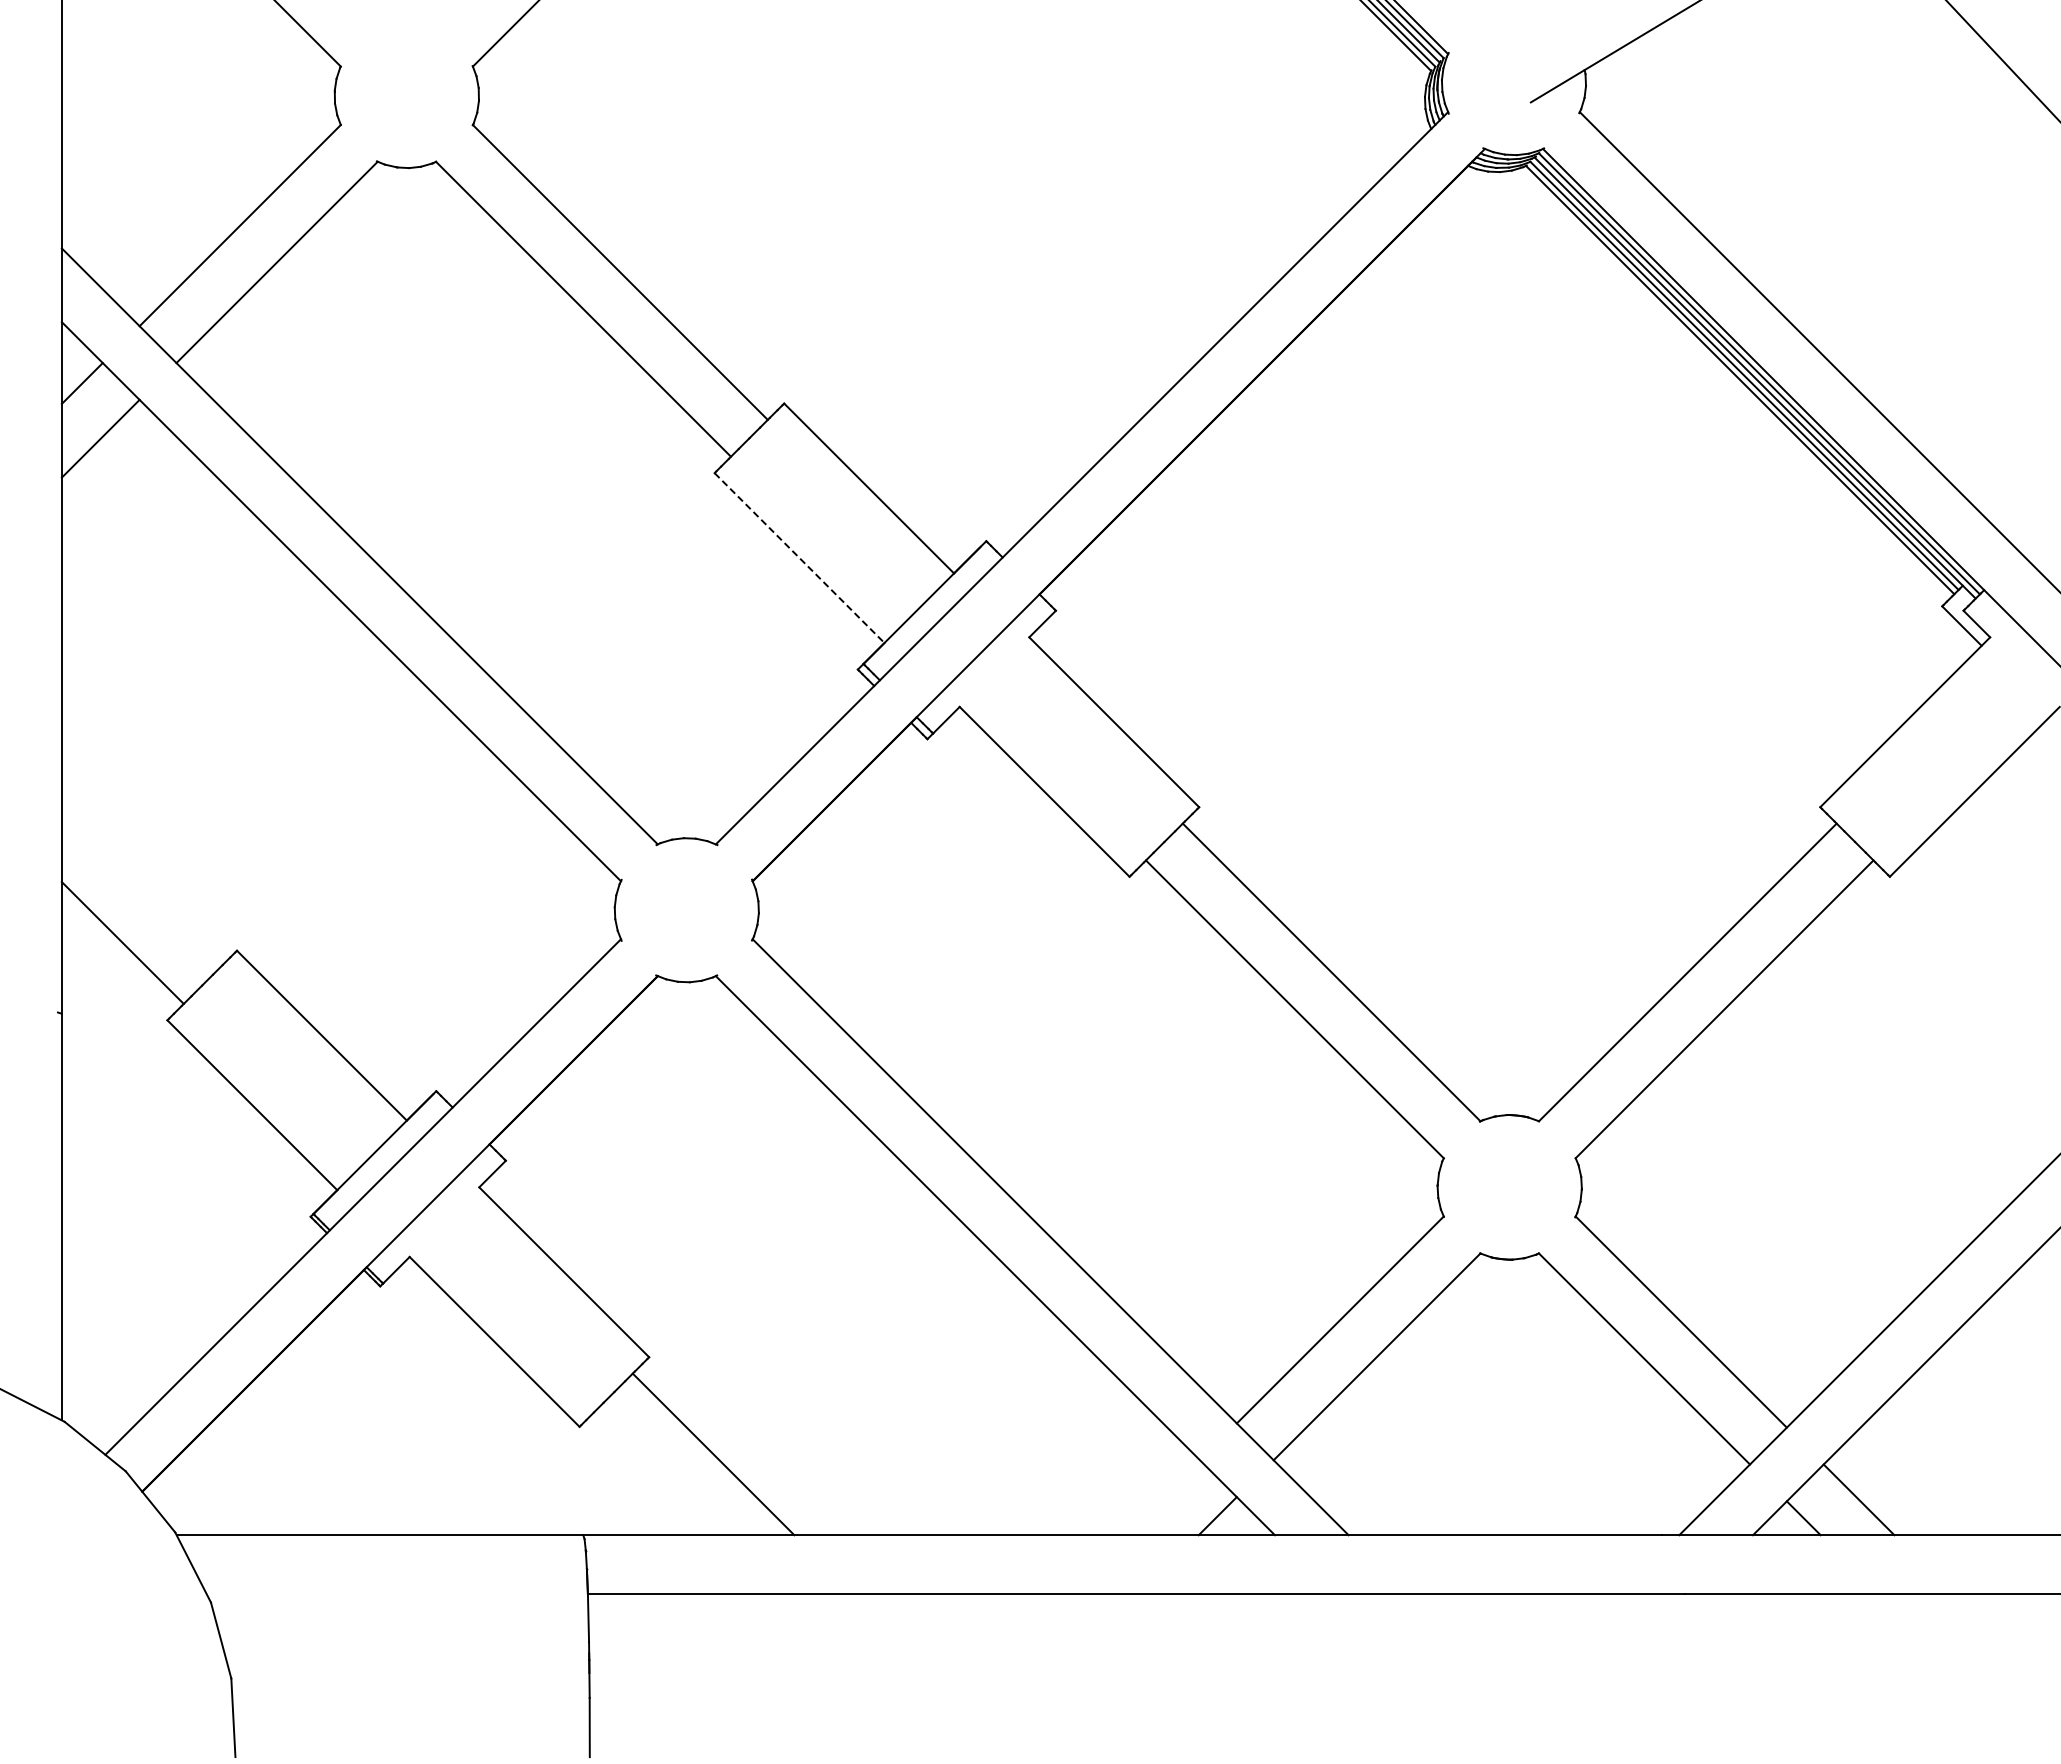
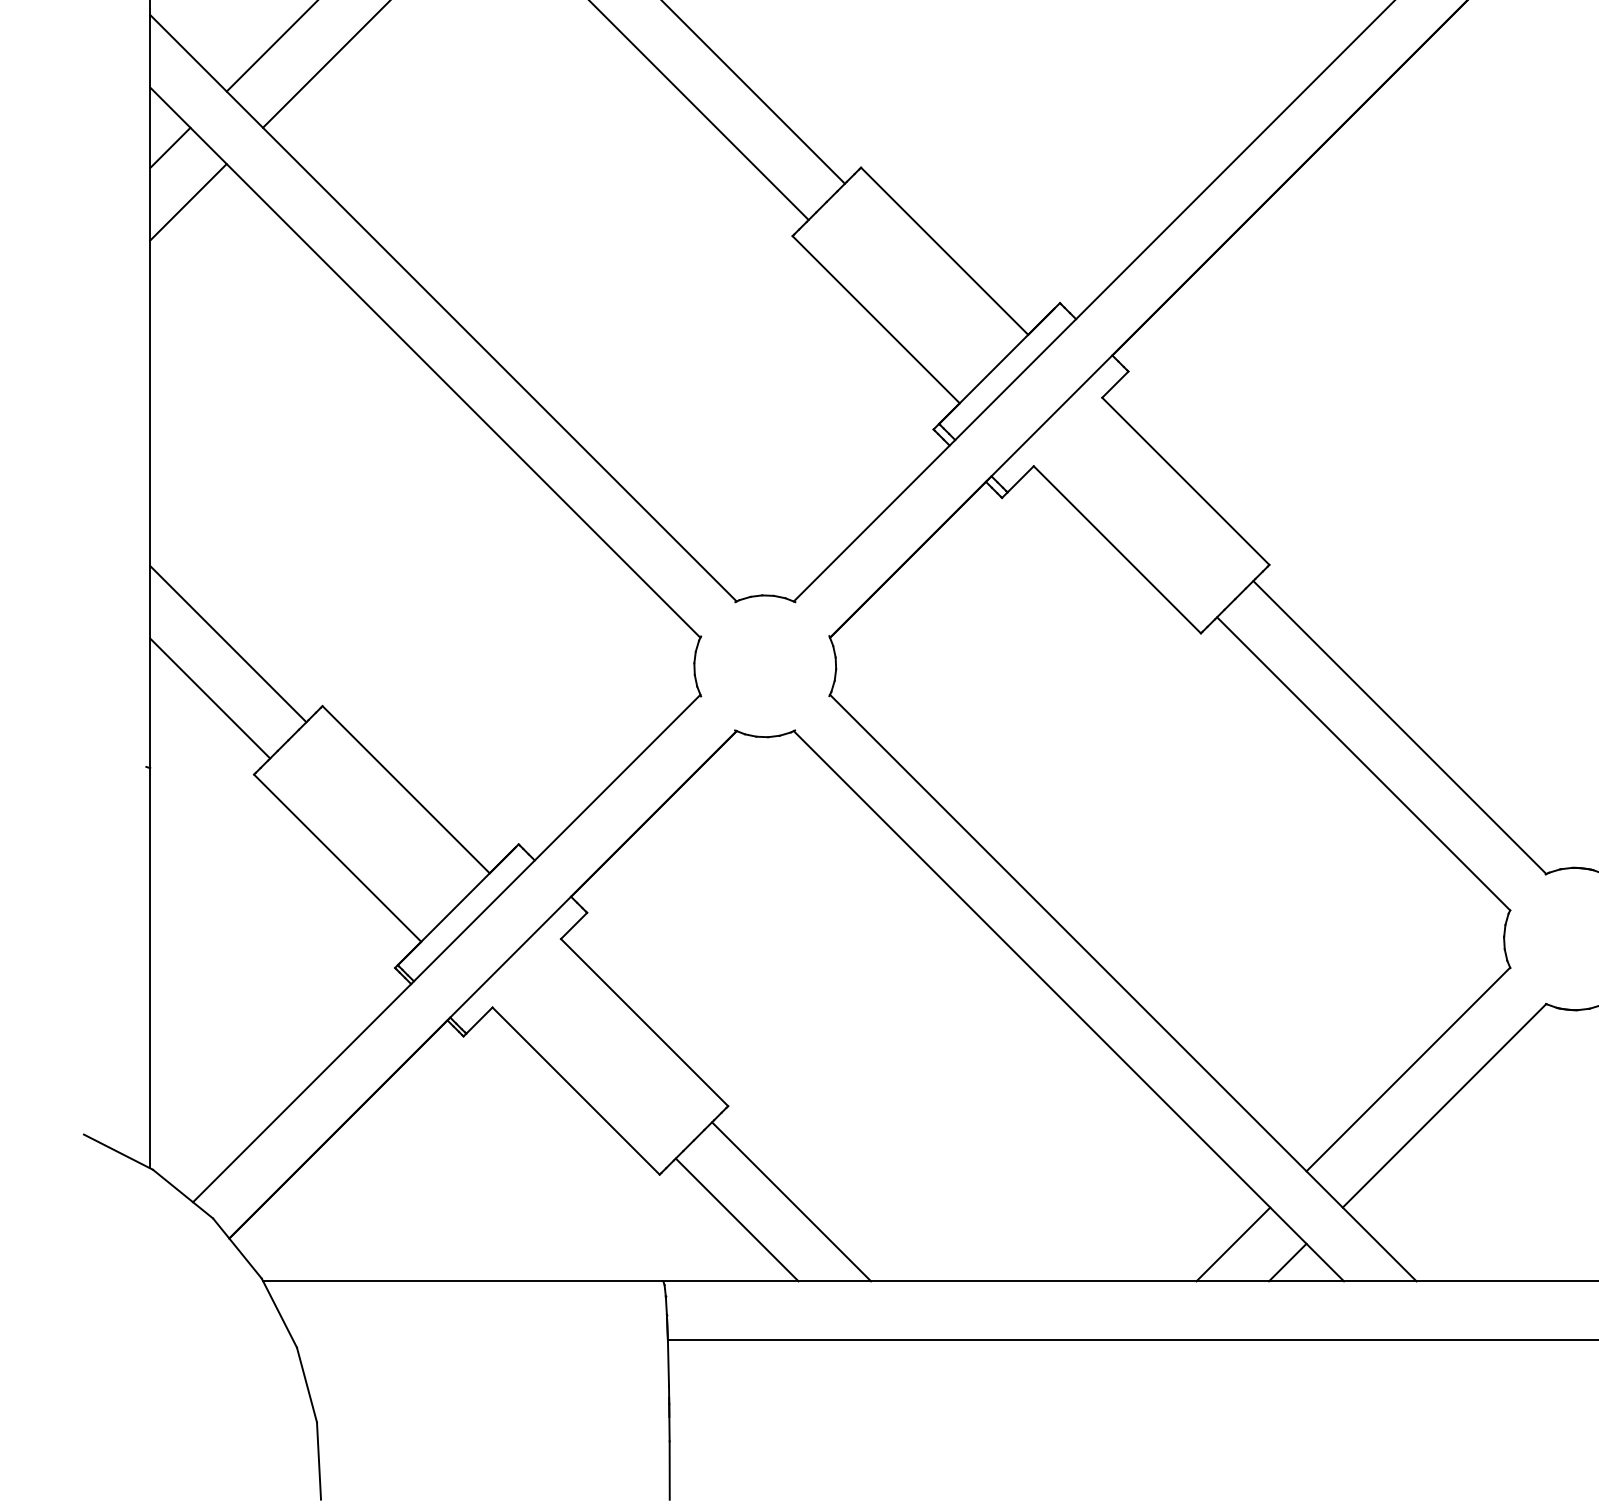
line: (799, 558) -> (876, 320), dashed -> solid
line: (140, 887) -> (227, 643), added
line: (657, 1472) -> (736, 1219), added
line: (1162, 1497) -> (1233, 1244), added

